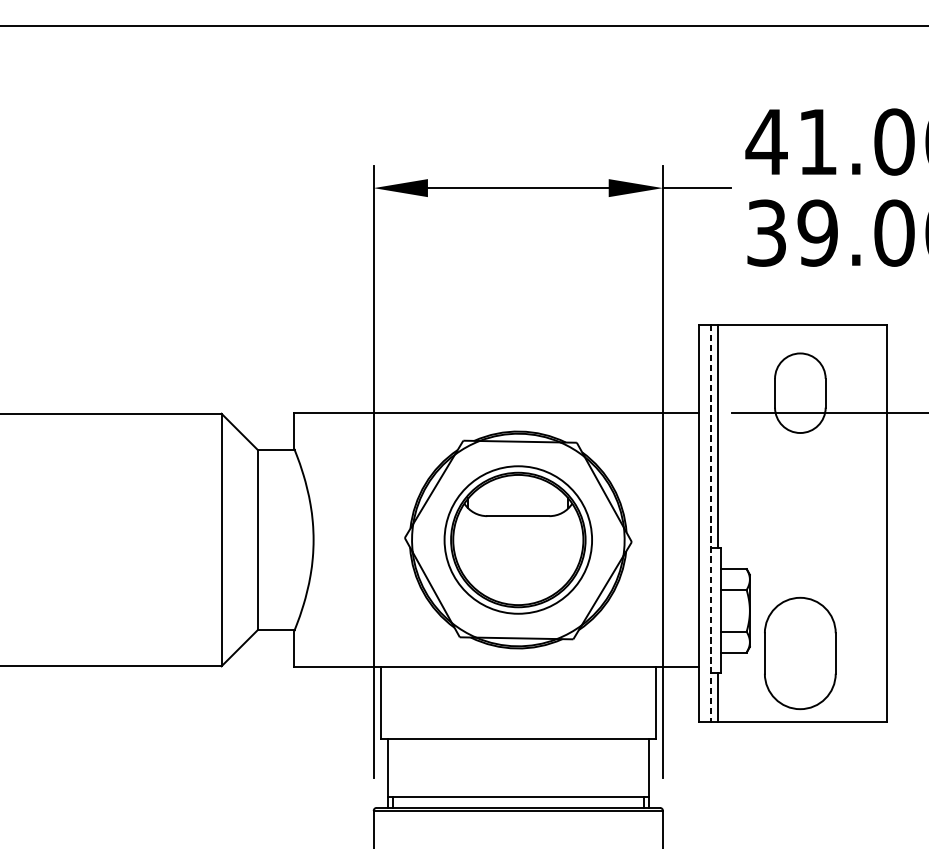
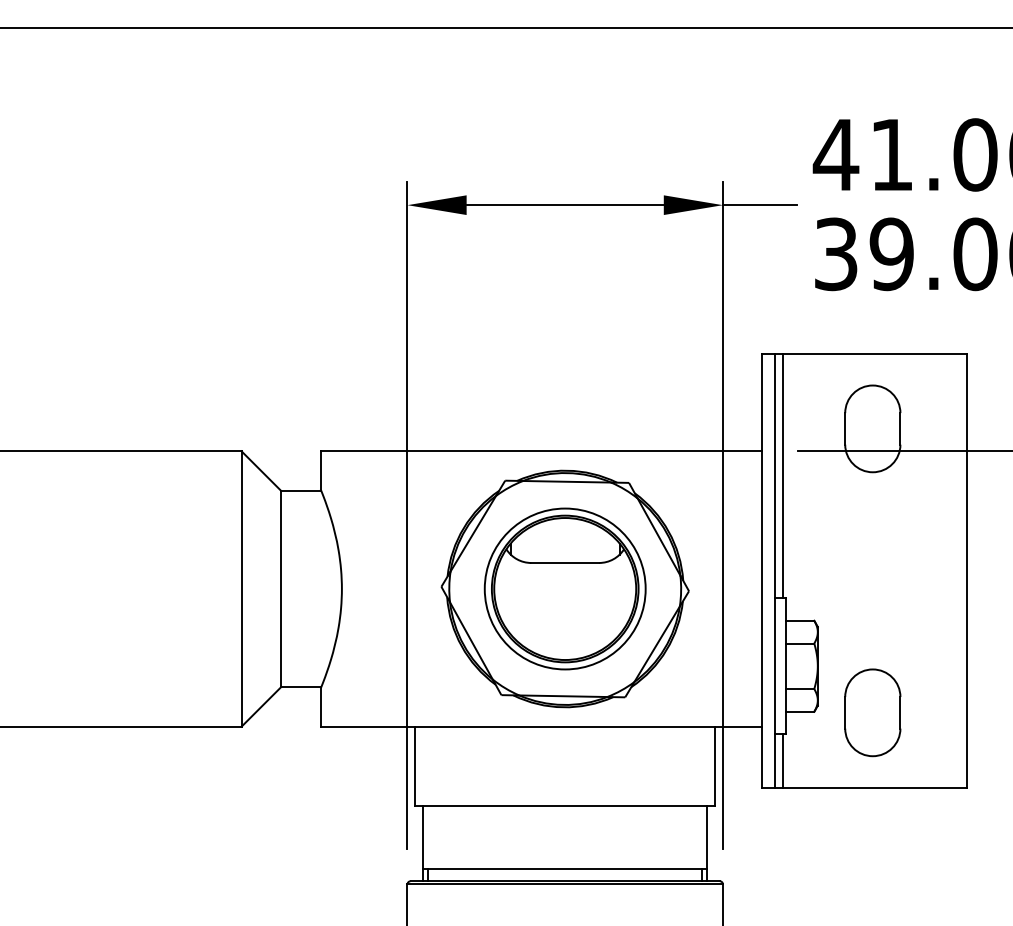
line: (711, 523) -> (775, 570), dashed -> solid
part: (800, 653) -> (872, 712), size x0.71

